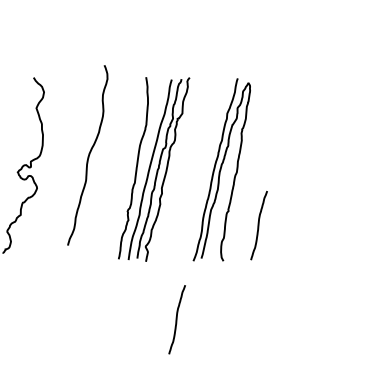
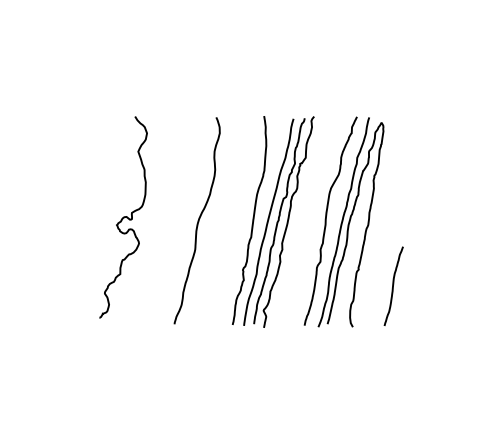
curve: (88, 155) -> (197, 220), moved
curve: (200, 168) -> (326, 220), added
curve: (176, 319) -> (299, 393), removed

